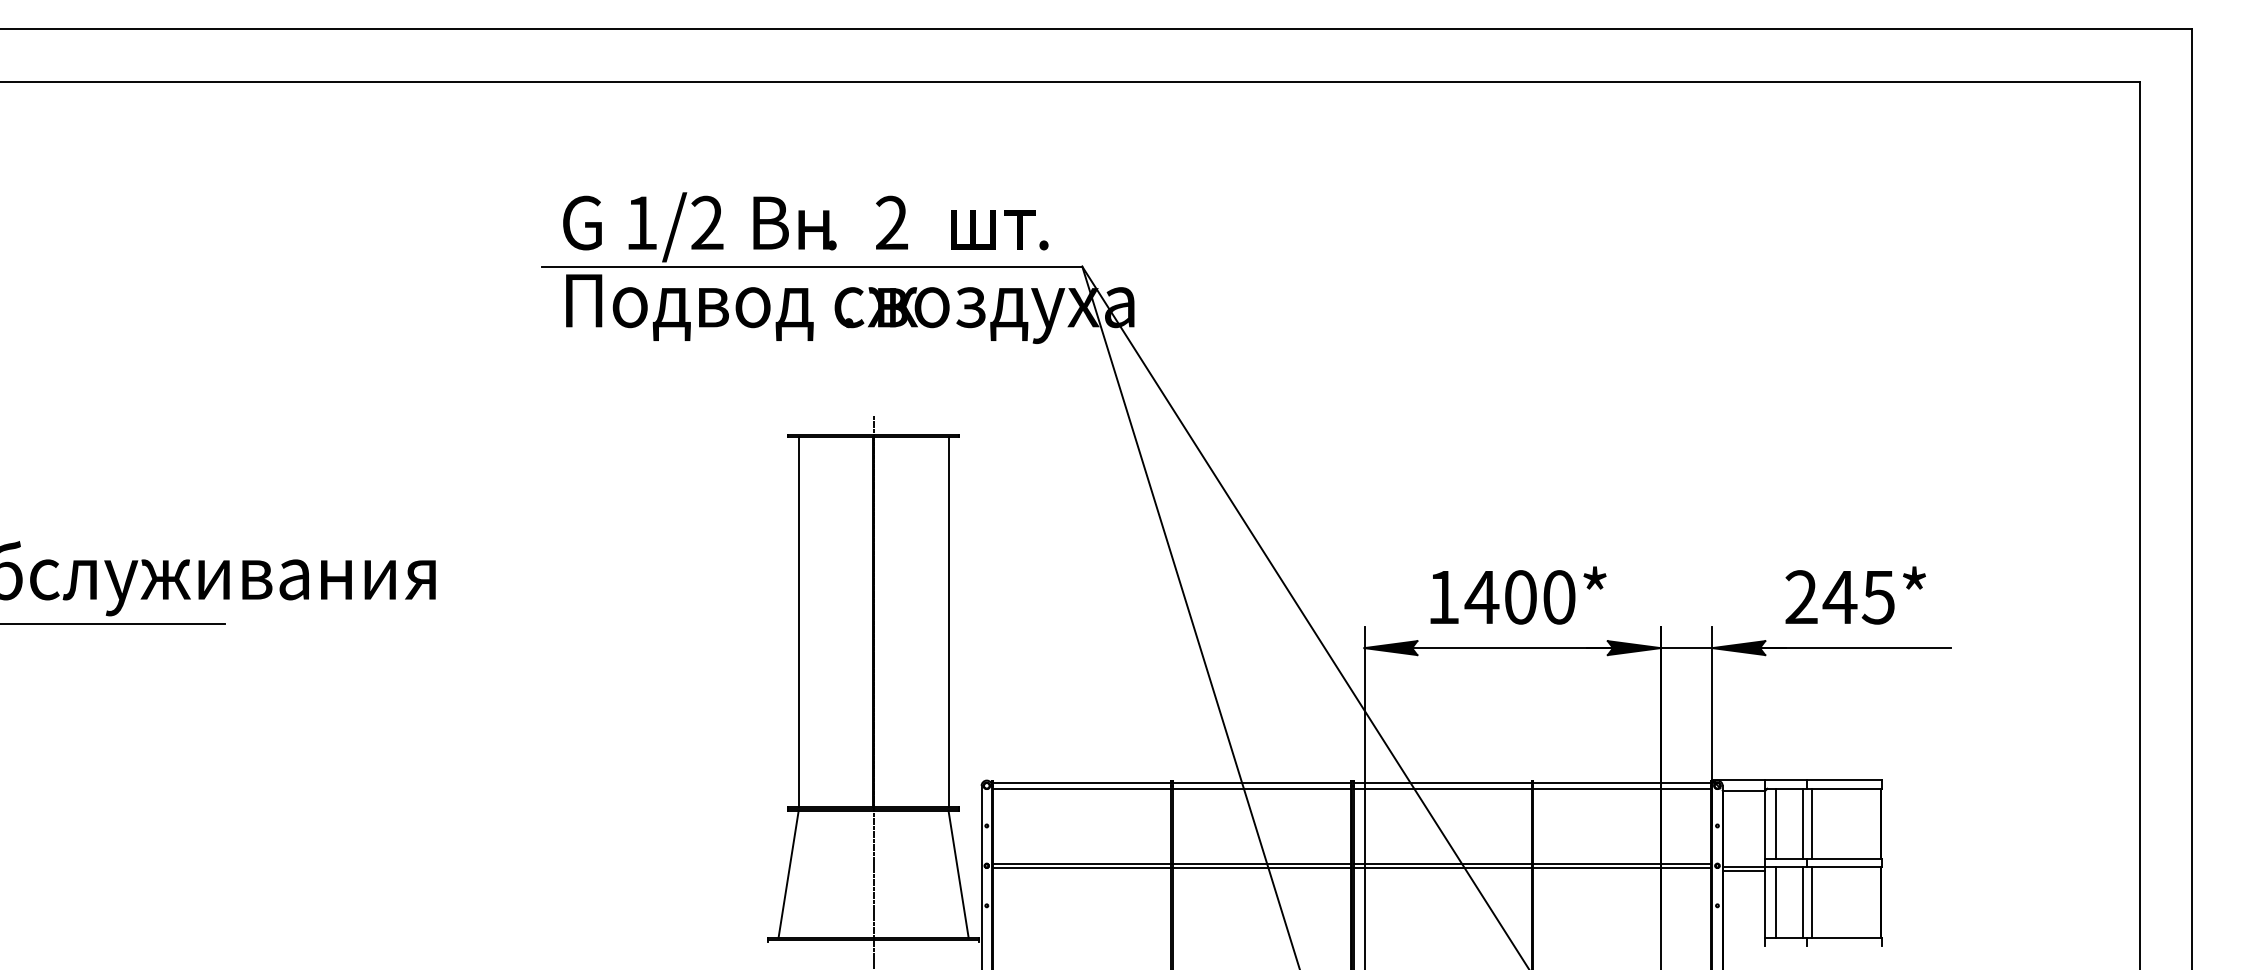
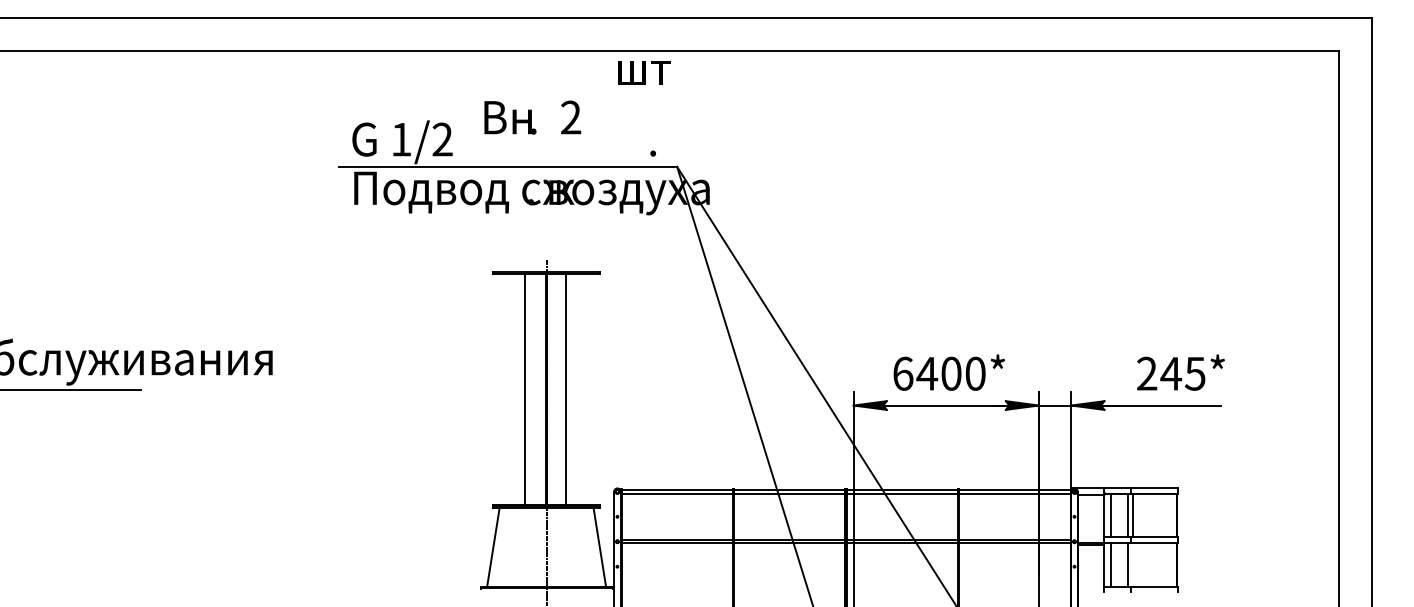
text: (830, 222) -> (532, 117), moved
text: (993, 229) -> (644, 72), moved
text: (1854, 595) -> (1180, 372), moved
text: (1444, 596) -> (903, 373), 1400* -> 6400*
line: (798, 620) -> (524, 388), moved
line: (948, 620) -> (565, 388), moved
line: (1811, 902) -> (1133, 564), removed

